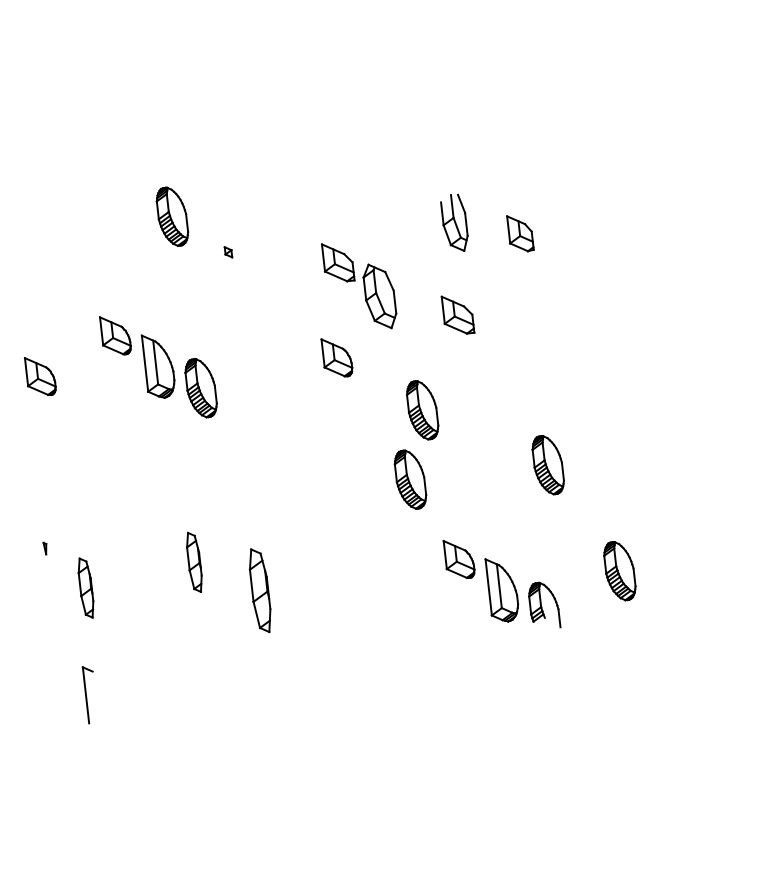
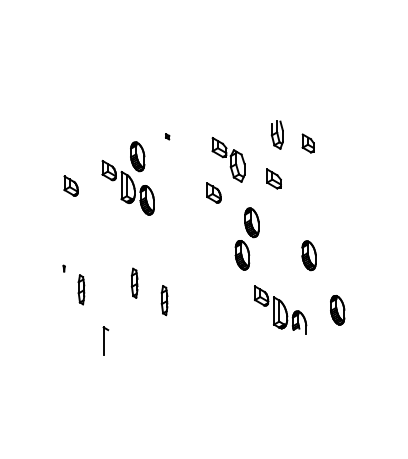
part: (171, 216) -> (137, 156), moved
part: (259, 591) -> (164, 300), size x0.71
part: (89, 693) -> (105, 340), moved

